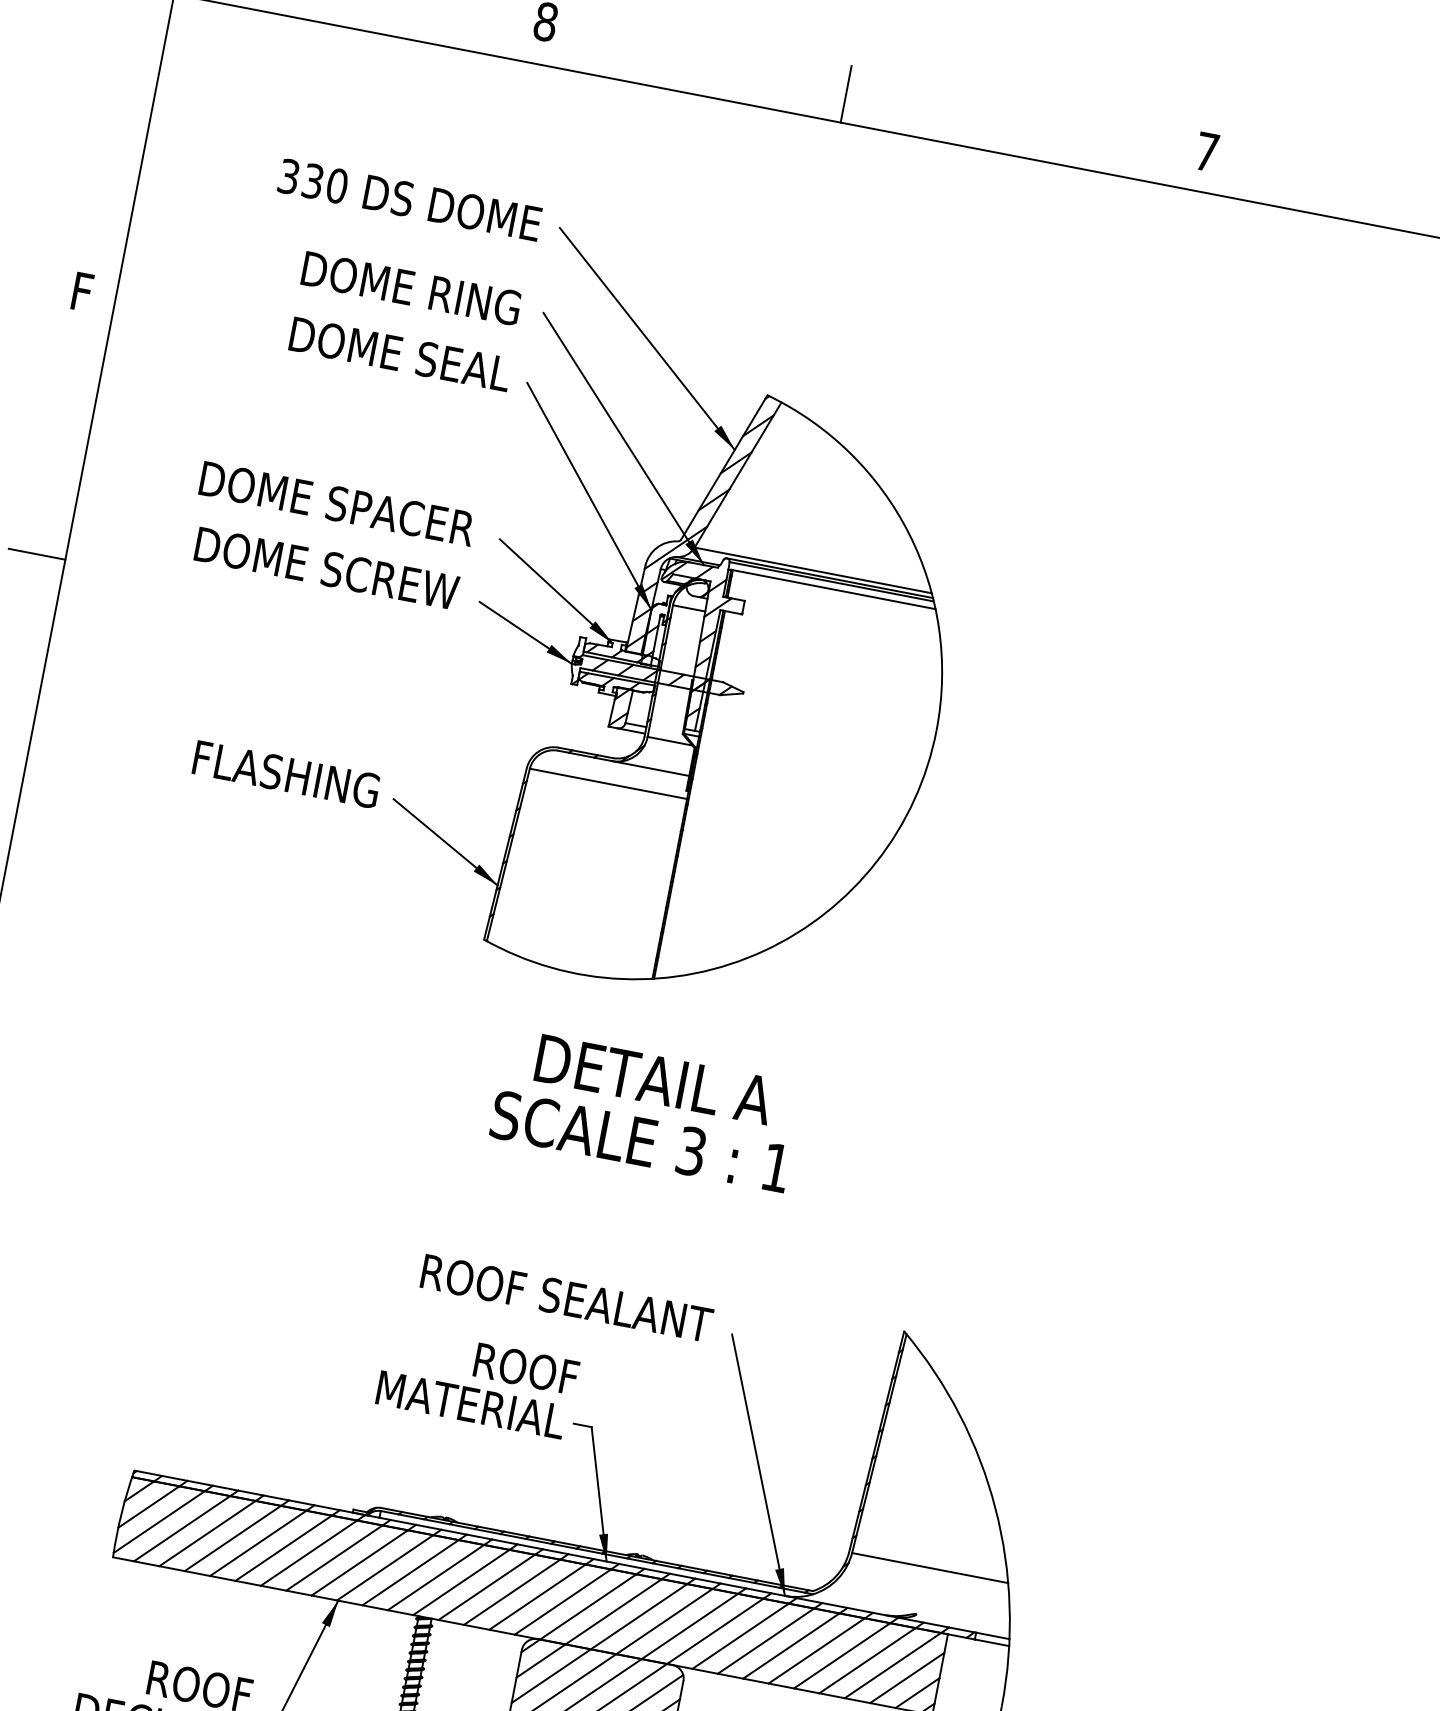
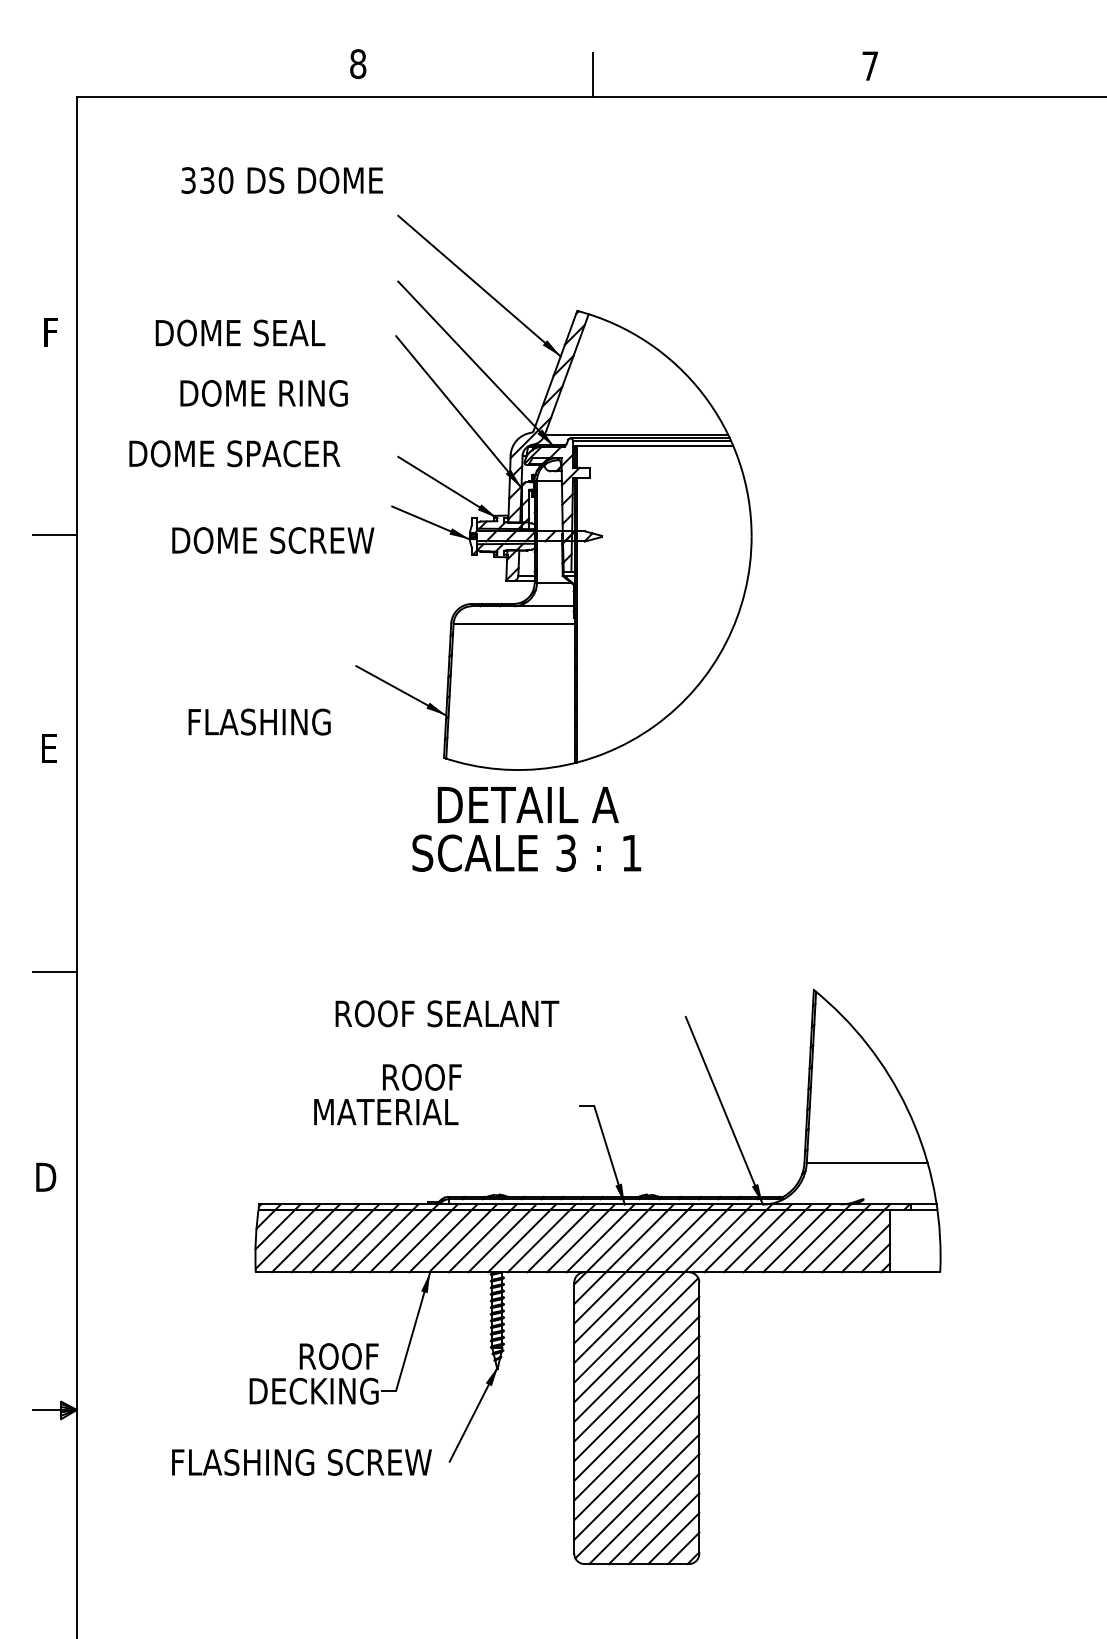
text: (408, 199) -> (281, 180), moved
text: (410, 288) -> (263, 393), moved
text: (400, 353) -> (240, 332), moved
text: (337, 503) -> (234, 453), moved
text: (327, 568) -> (273, 540), moved
text: (286, 773) -> (259, 721), moved
text: (646, 1110) -> (526, 829), moved
text: (567, 1298) -> (447, 1013), moved
text: (477, 1382) -> (387, 1094), moved

